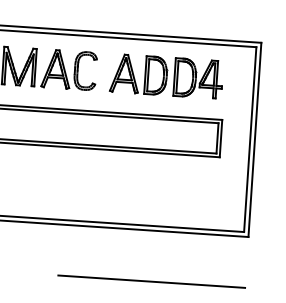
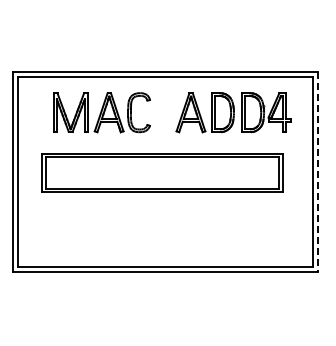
part: (166, 76) -> (233, 112), moved
line: (254, 140) -> (317, 172), solid -> dashed
line: (151, 281) -> (221, 324), removed

